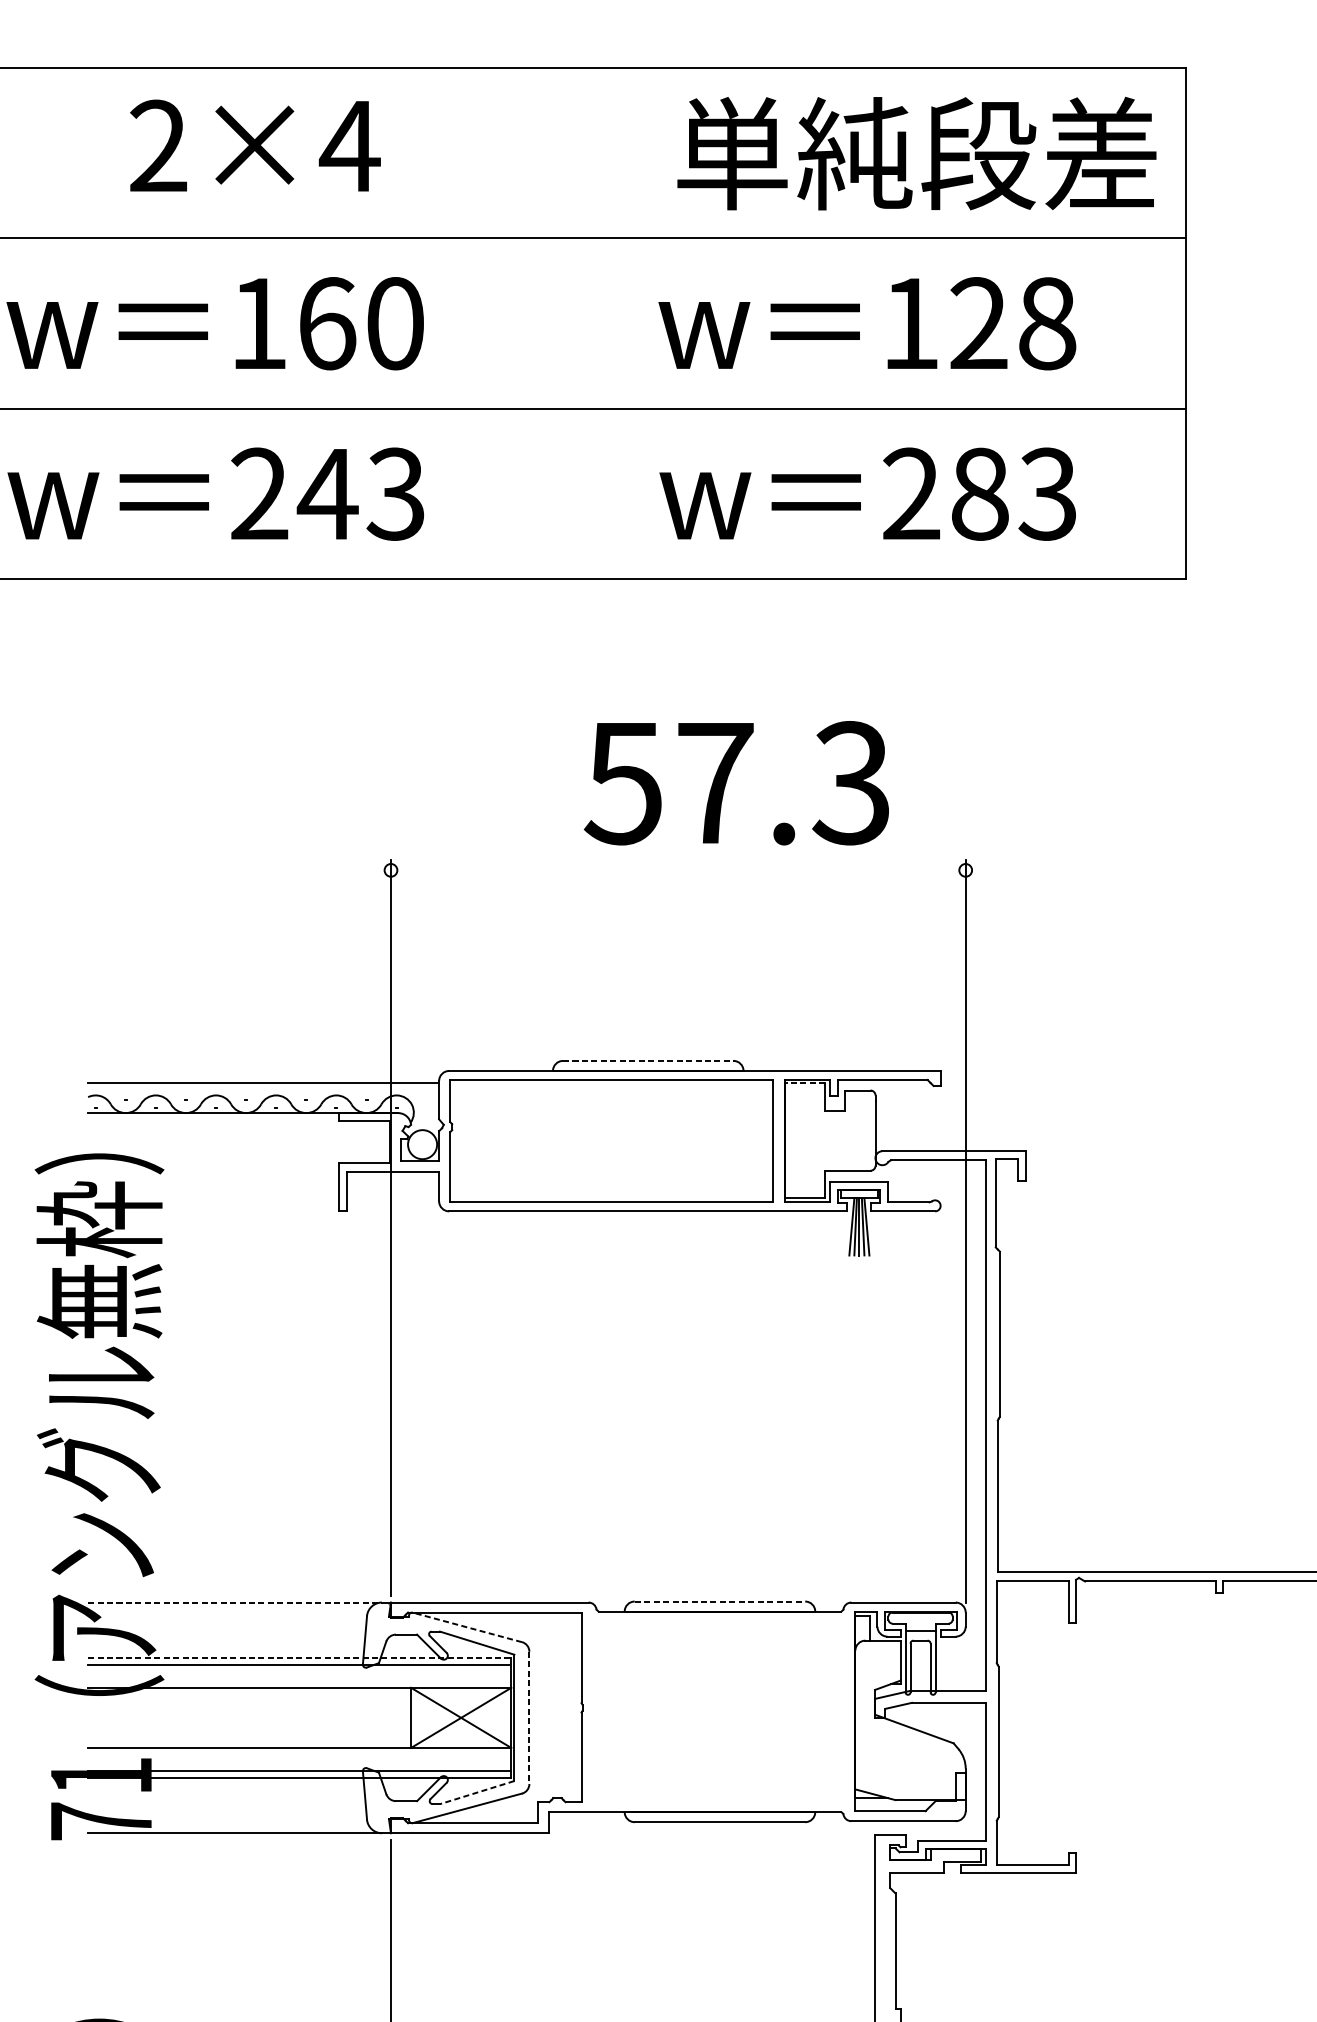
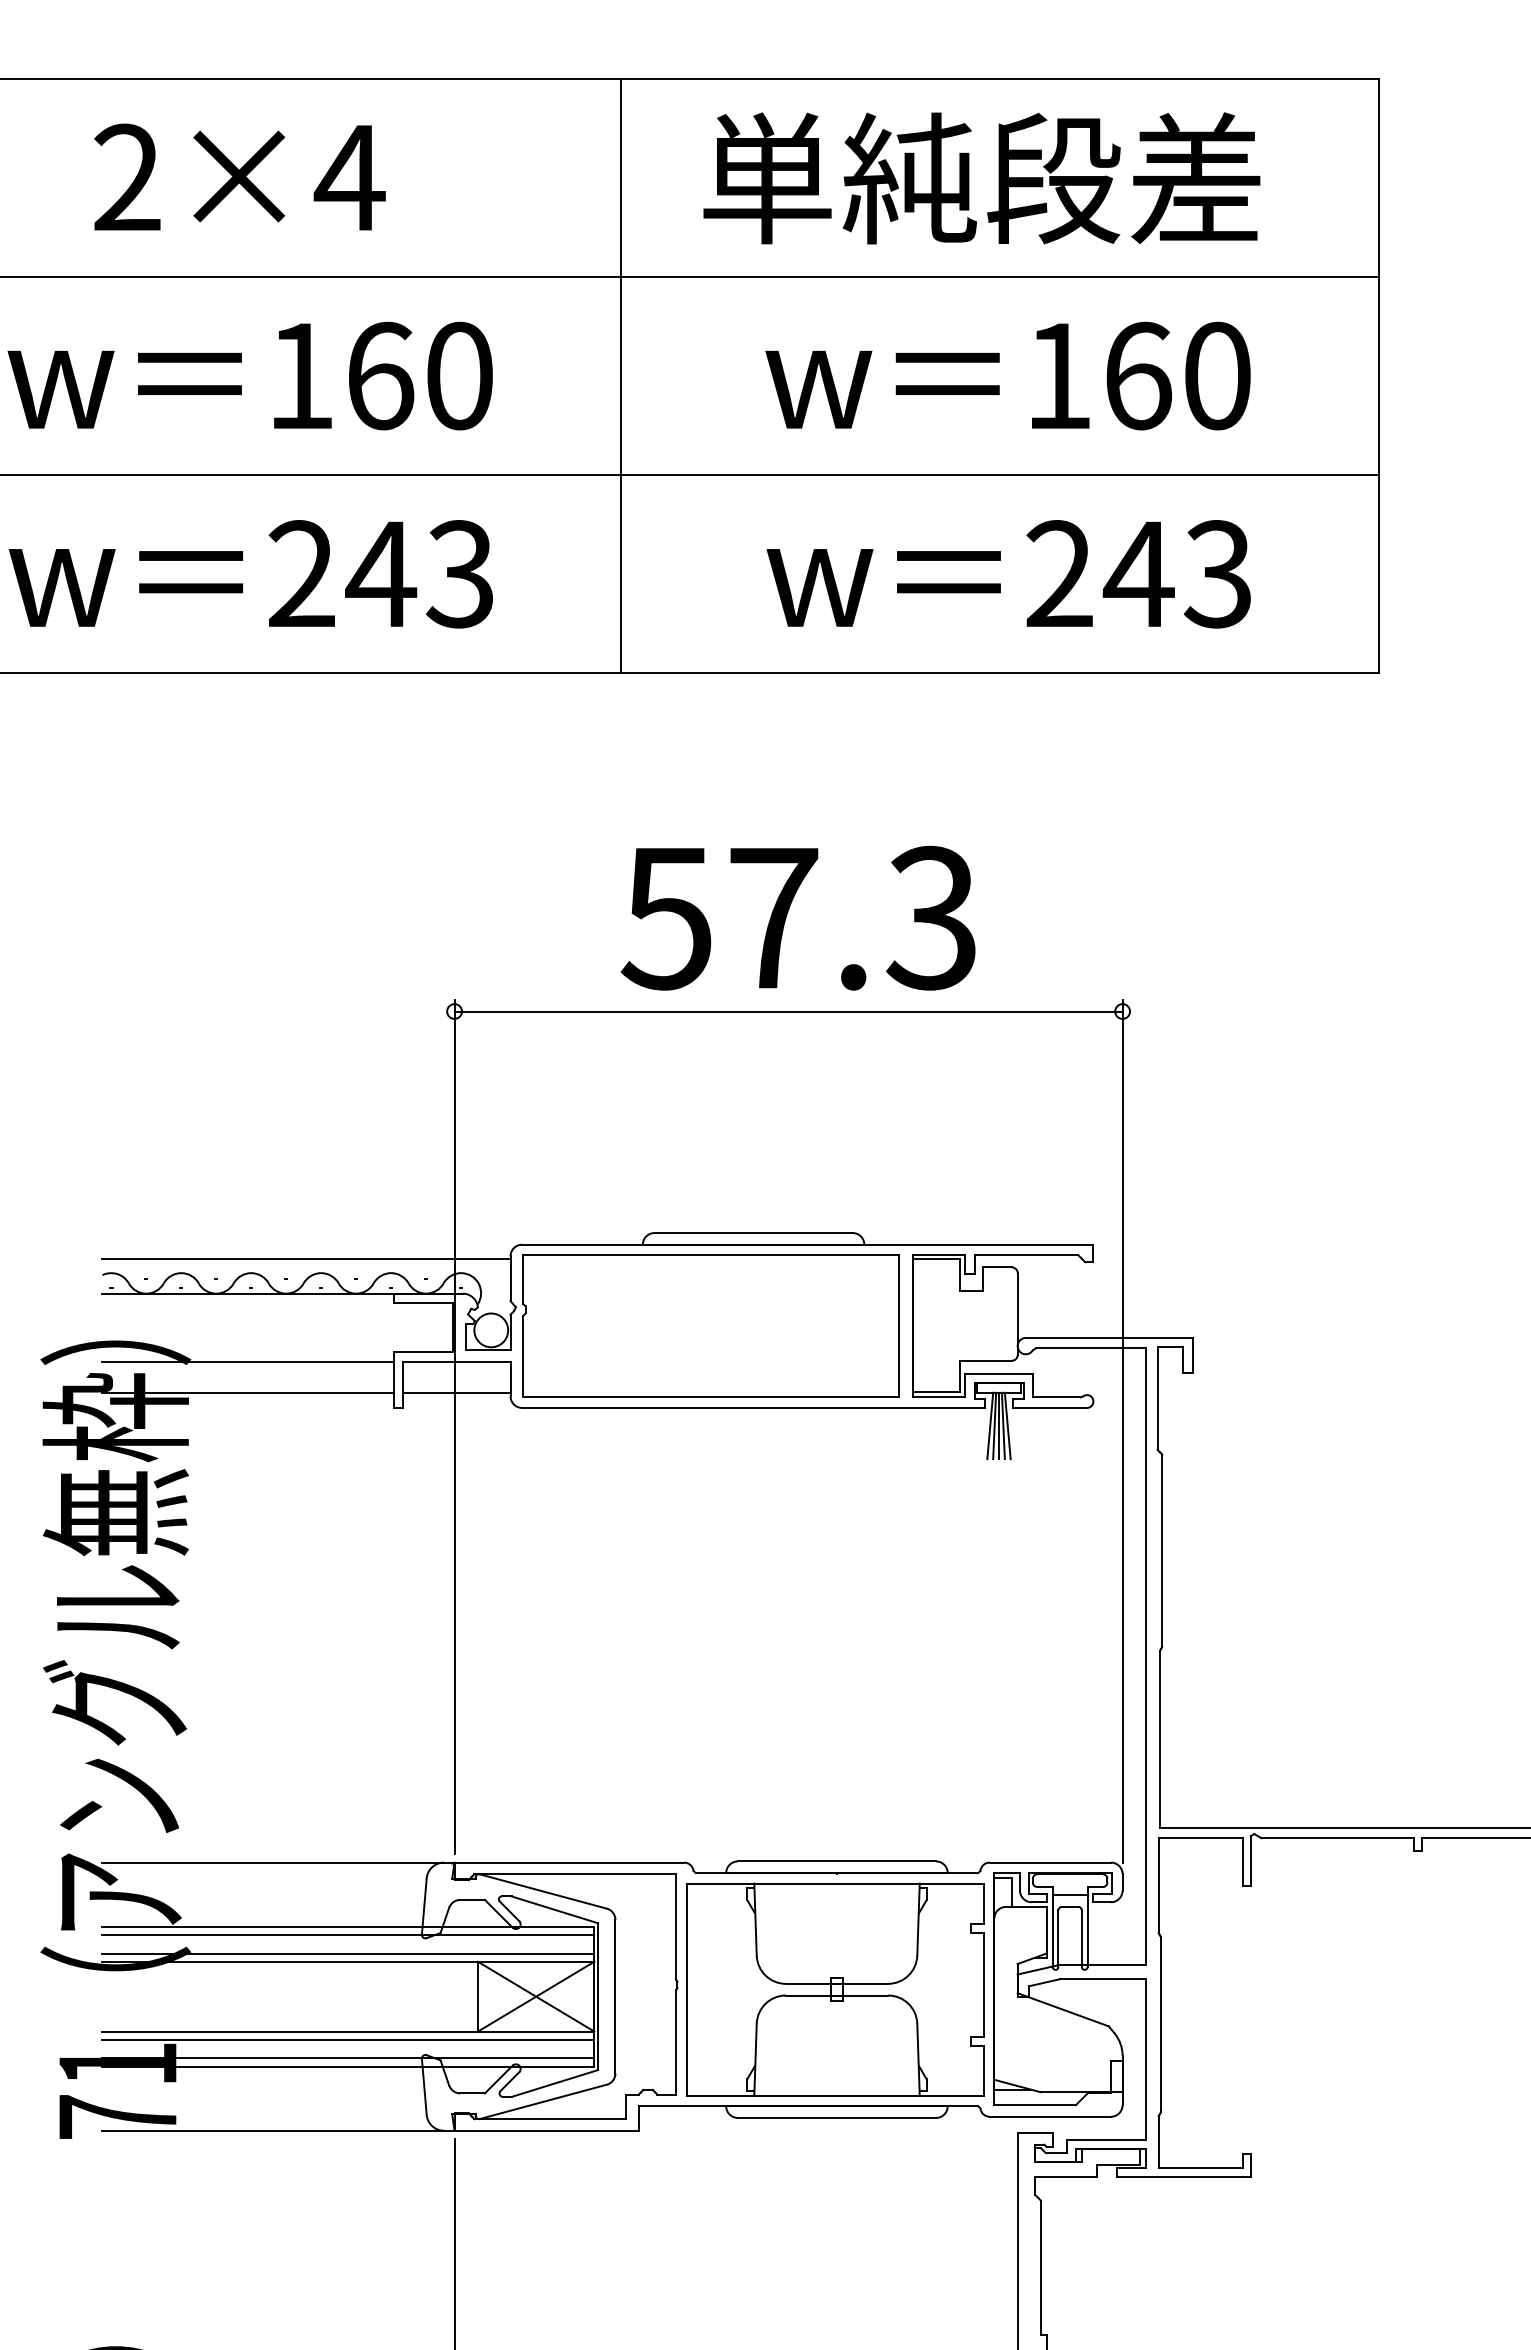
text: (255, 145) -> (239, 176), moved
text: (916, 153) -> (981, 178), moved
line: (534, 323) -> (621, 375), added
text: (1012, 323) -> (1177, 375), 128 -> 160
text: (979, 494) -> (1138, 574), 283 -> 243
text: (735, 782) -> (797, 917), moved
line: (678, 870) -> (788, 1011), added
line: (649, 1061) -> (754, 1233), dashed -> solid
line: (804, 1083) -> (935, 1259), dashed -> solid
line: (212, 1172) -> (247, 1362), added
line: (212, 1198) -> (247, 1392), added
line: (392, 1198) -> (456, 1392), added
line: (720, 1601) -> (837, 1861), dashed -> solid
line: (235, 1602) -> (273, 1862), dashed -> solid
line: (467, 1627) -> (543, 1891), dashed -> solid
line: (299, 1657) -> (348, 1926), dashed -> solid
line: (299, 1680) -> (348, 1953), added
part: (718, 1711) -> (835, 1989), added
line: (529, 1717) -> (615, 1996), dashed -> solid
line: (299, 1754) -> (348, 2039), added
line: (476, 1792) -> (554, 2083), dashed -> solid

